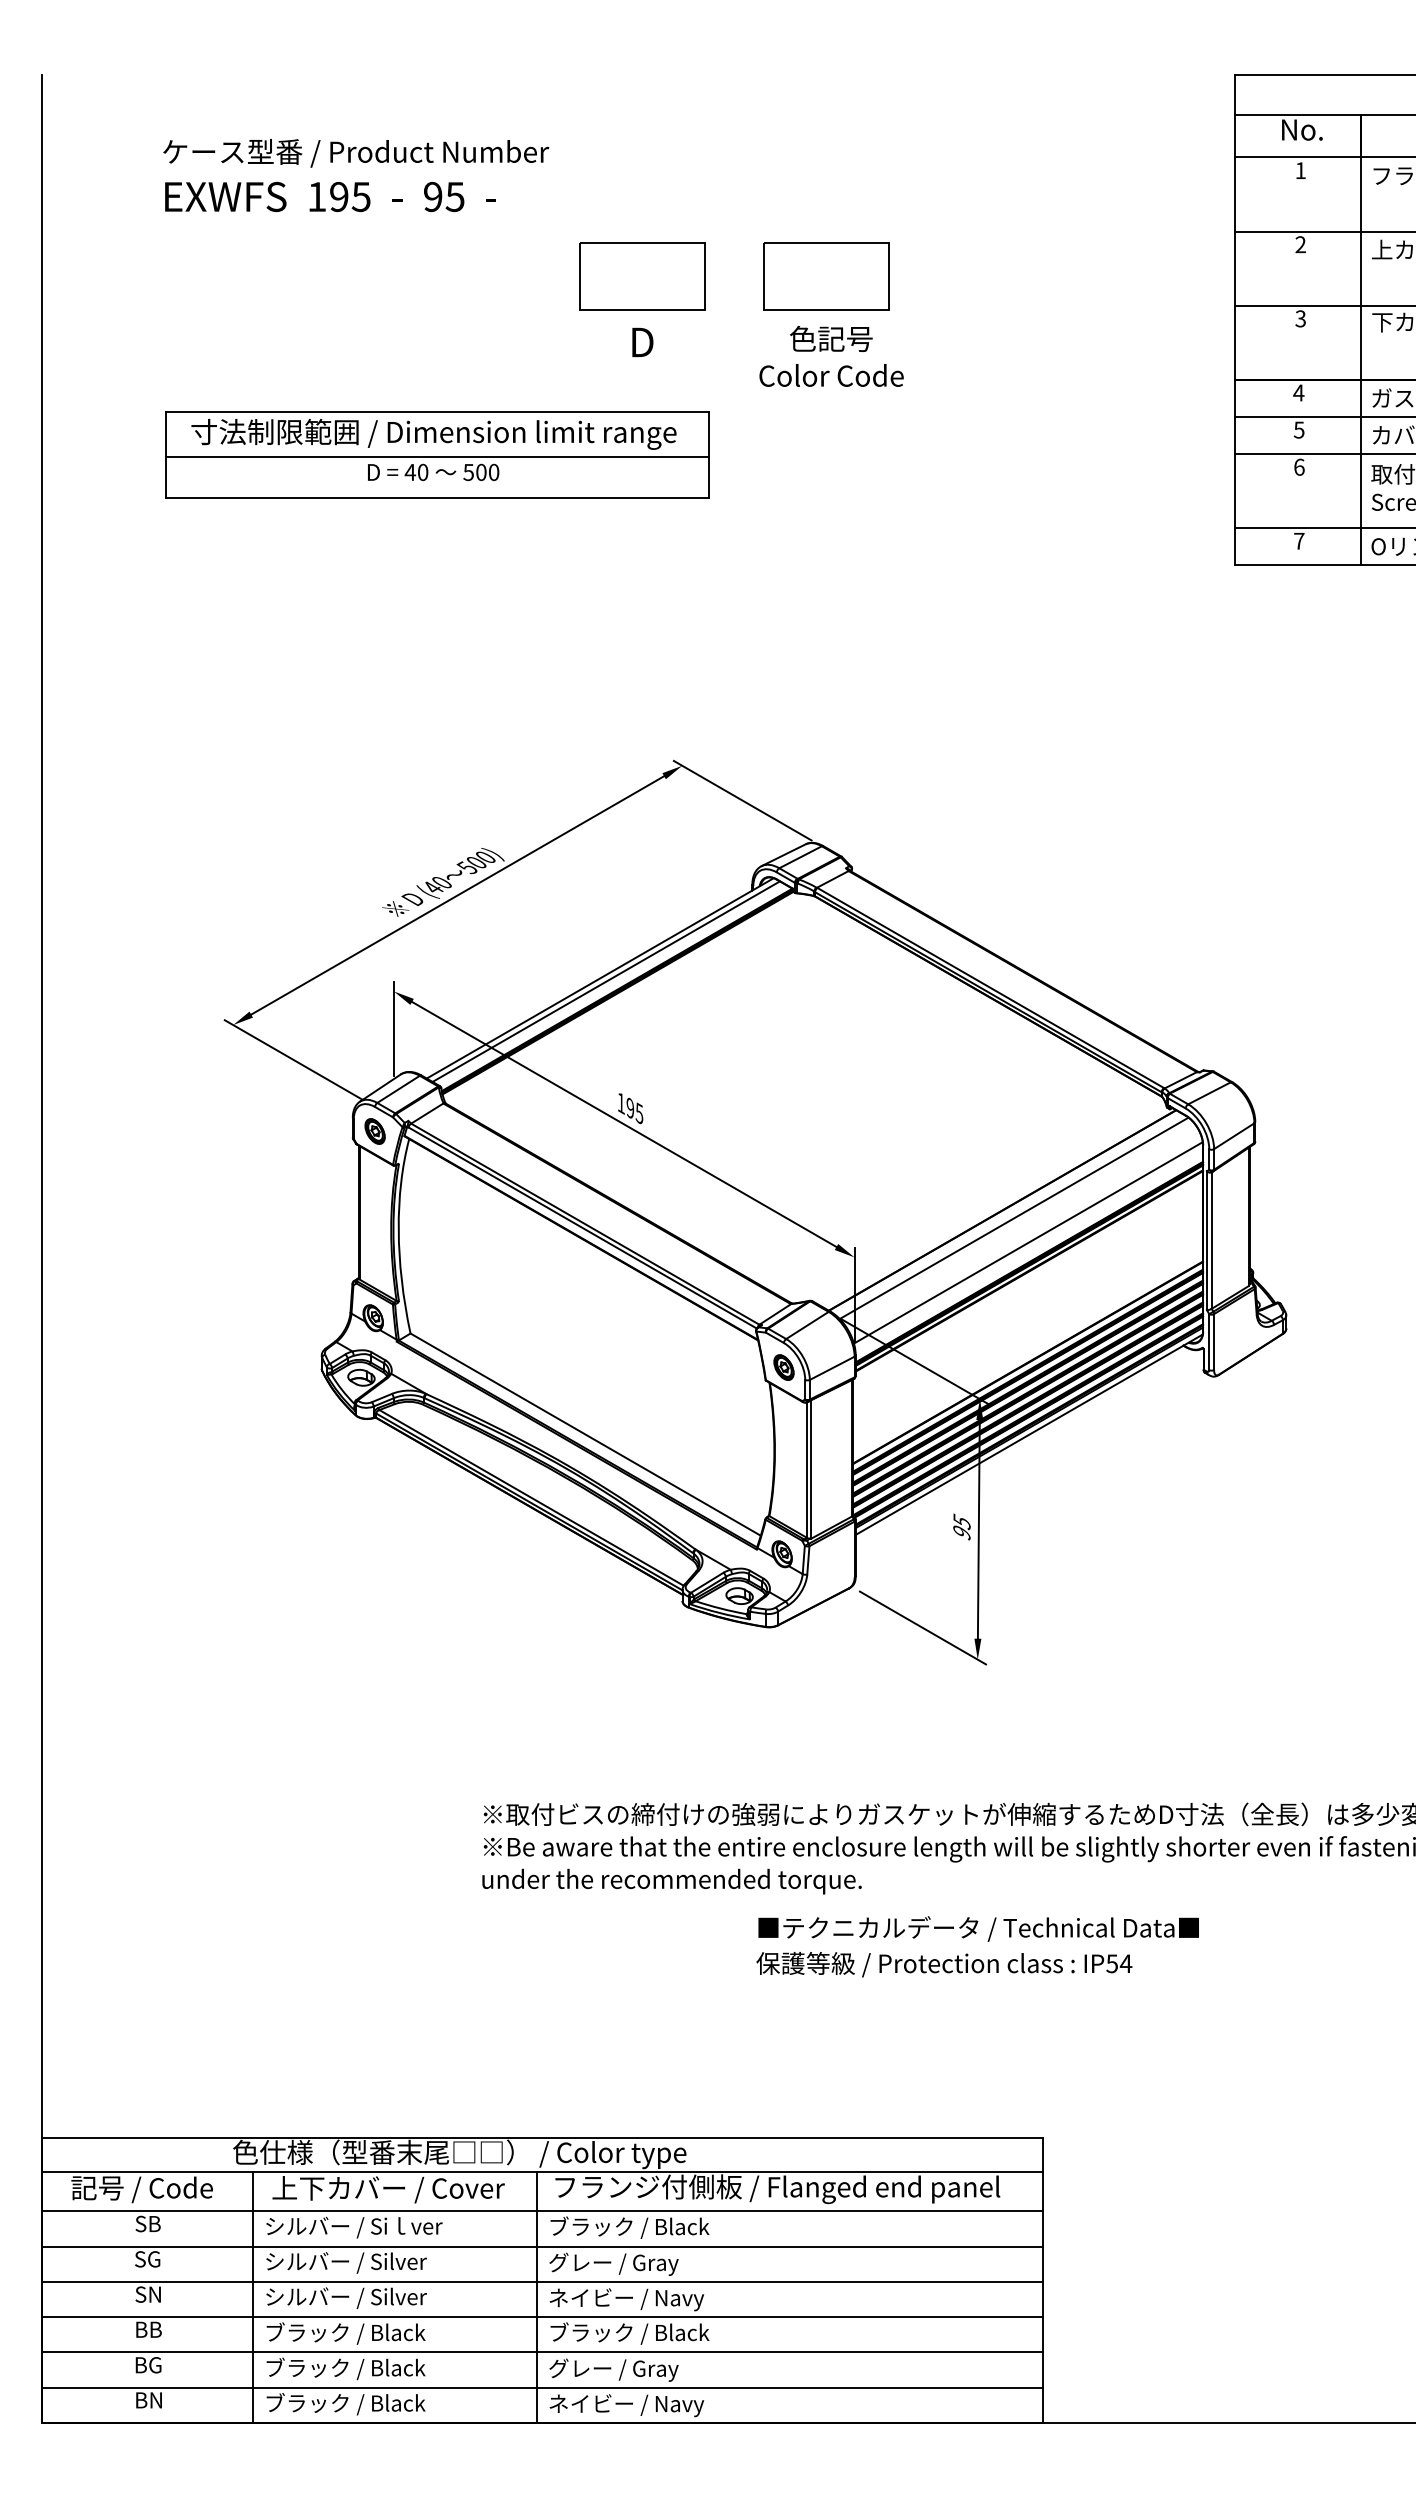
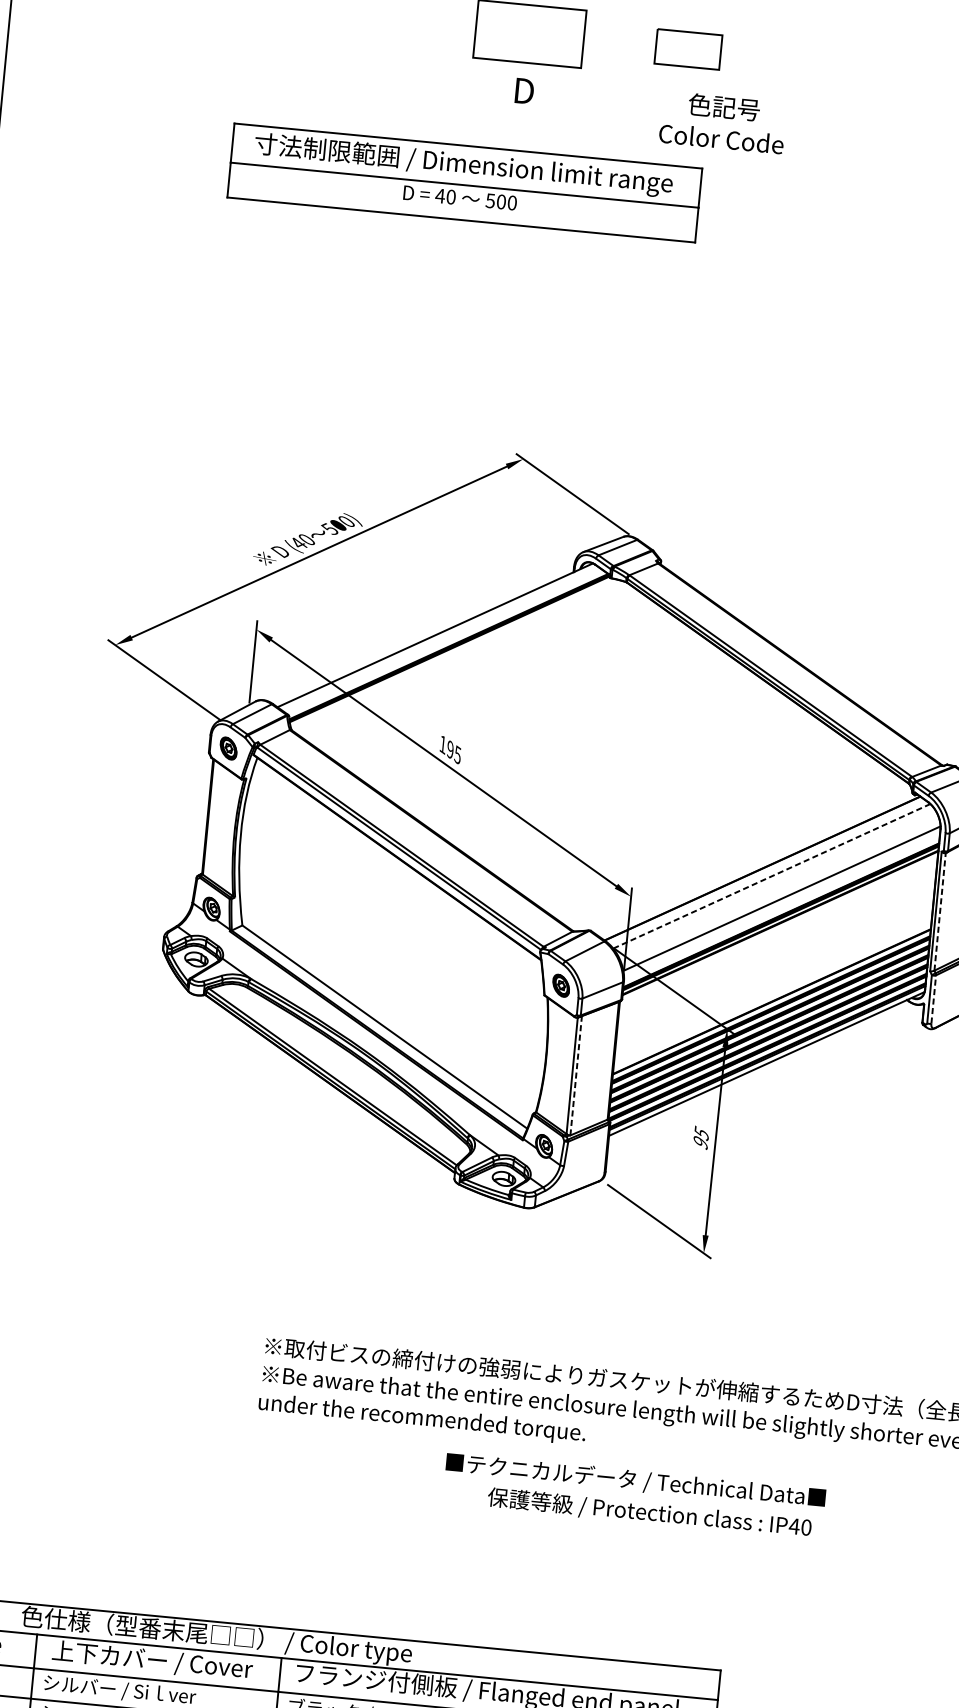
part: (826, 276) -> (688, 49), size x0.6
text: (831, 355) -> (723, 121), moved
part: (437, 454) -> (465, 182), moved
line: (605, 981) -> (439, 638), removed
line: (1014, 1218) -> (772, 876), solid -> dashed
line: (1211, 1240) -> (939, 911), solid -> dashed
line: (1214, 1342) -> (934, 999), solid -> dashed
line: (811, 1468) -> (576, 1074), solid -> dashed
text: (978, 1928) -> (635, 1480), moved
text: (1118, 1963) -> (799, 1526), IP54 -> IP40

